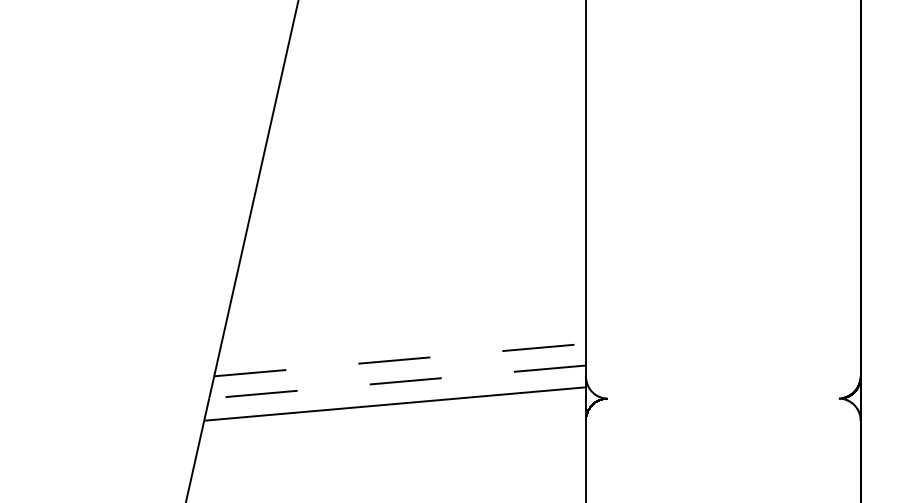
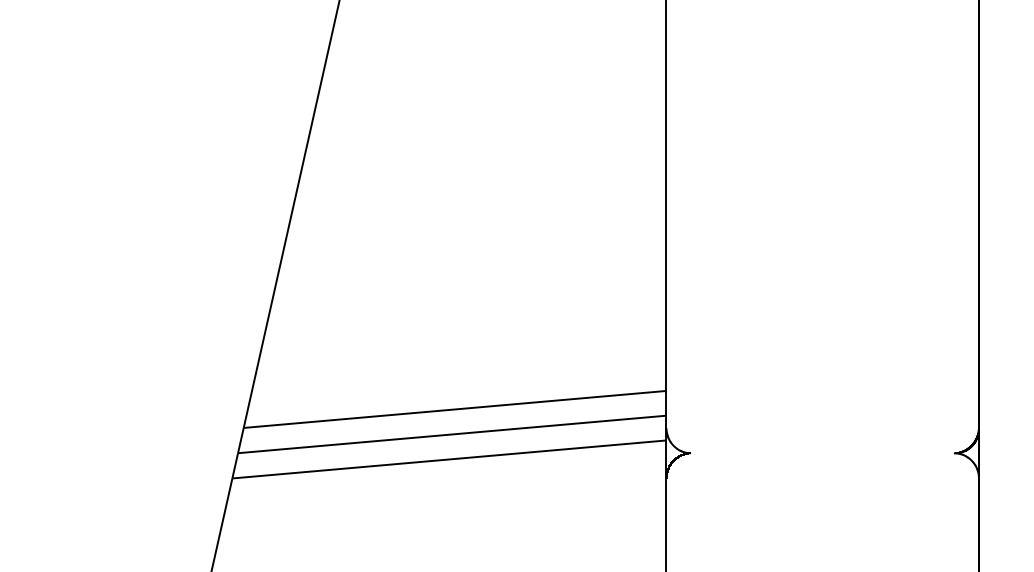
line: (400, 360) -> (455, 409), dashed -> solid
line: (397, 382) -> (452, 434), dashed -> solid

